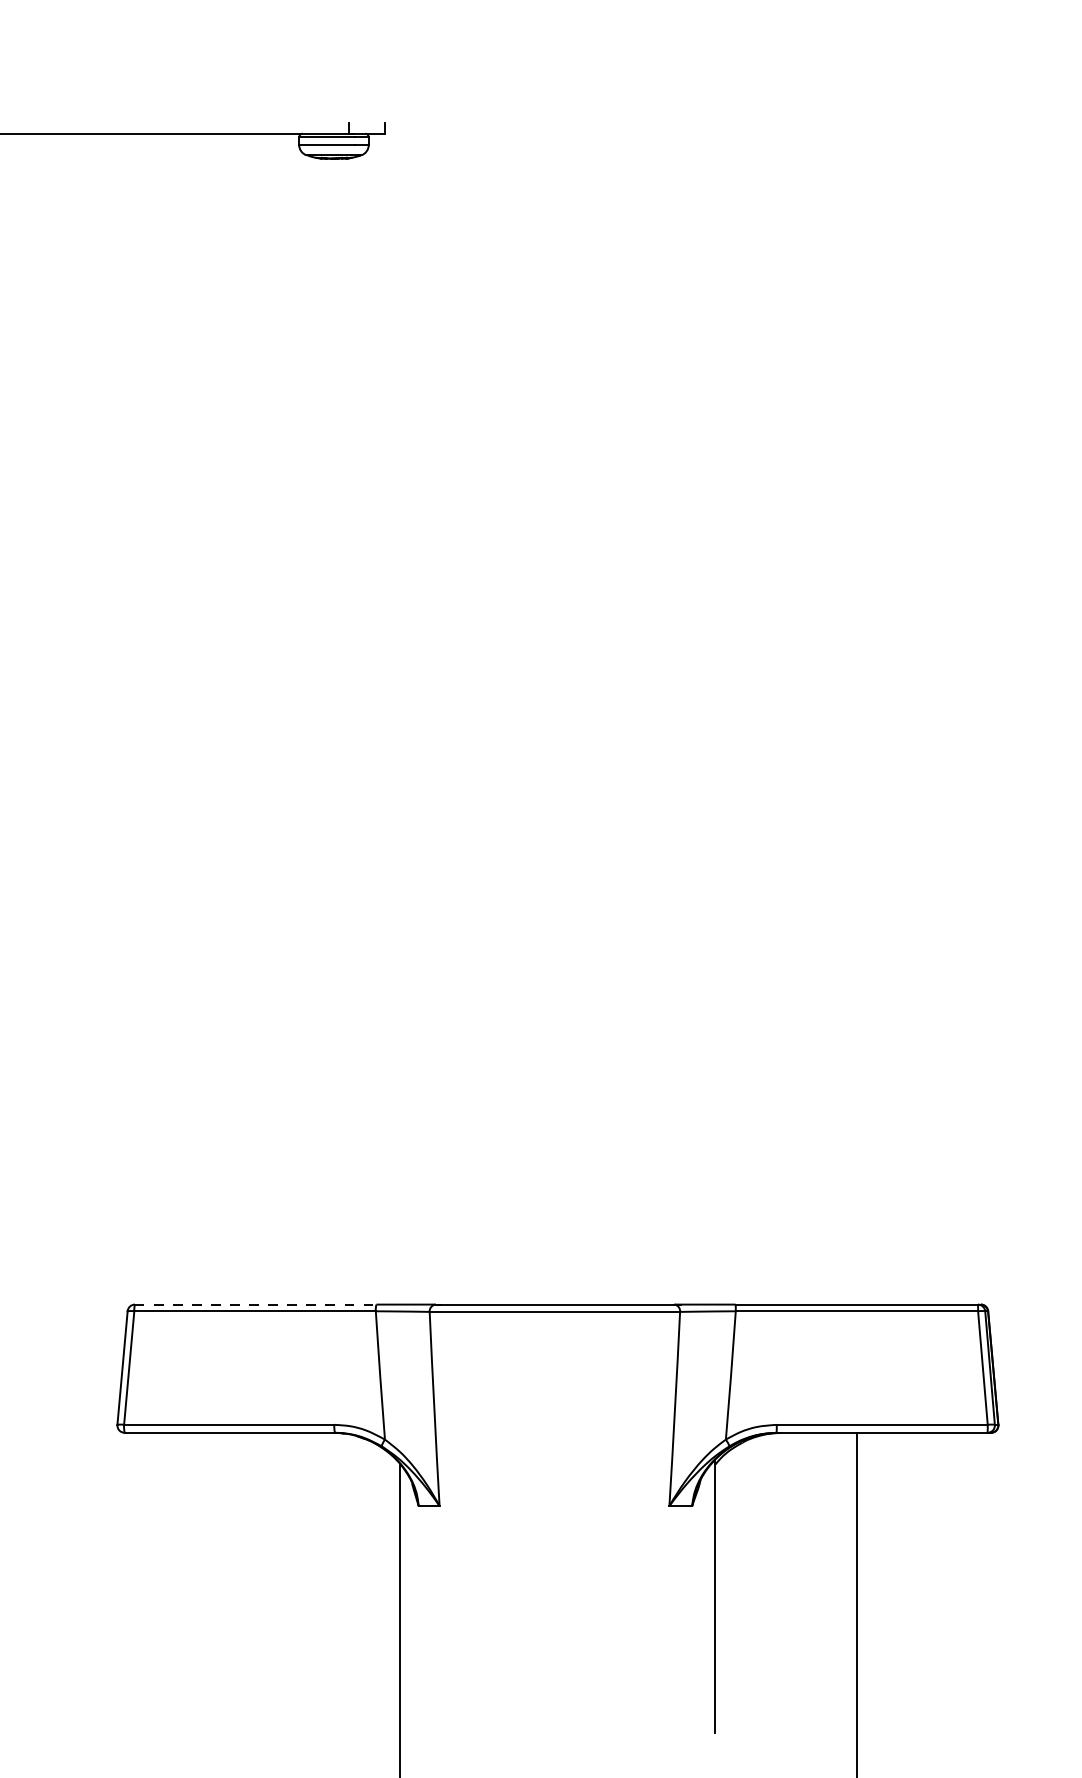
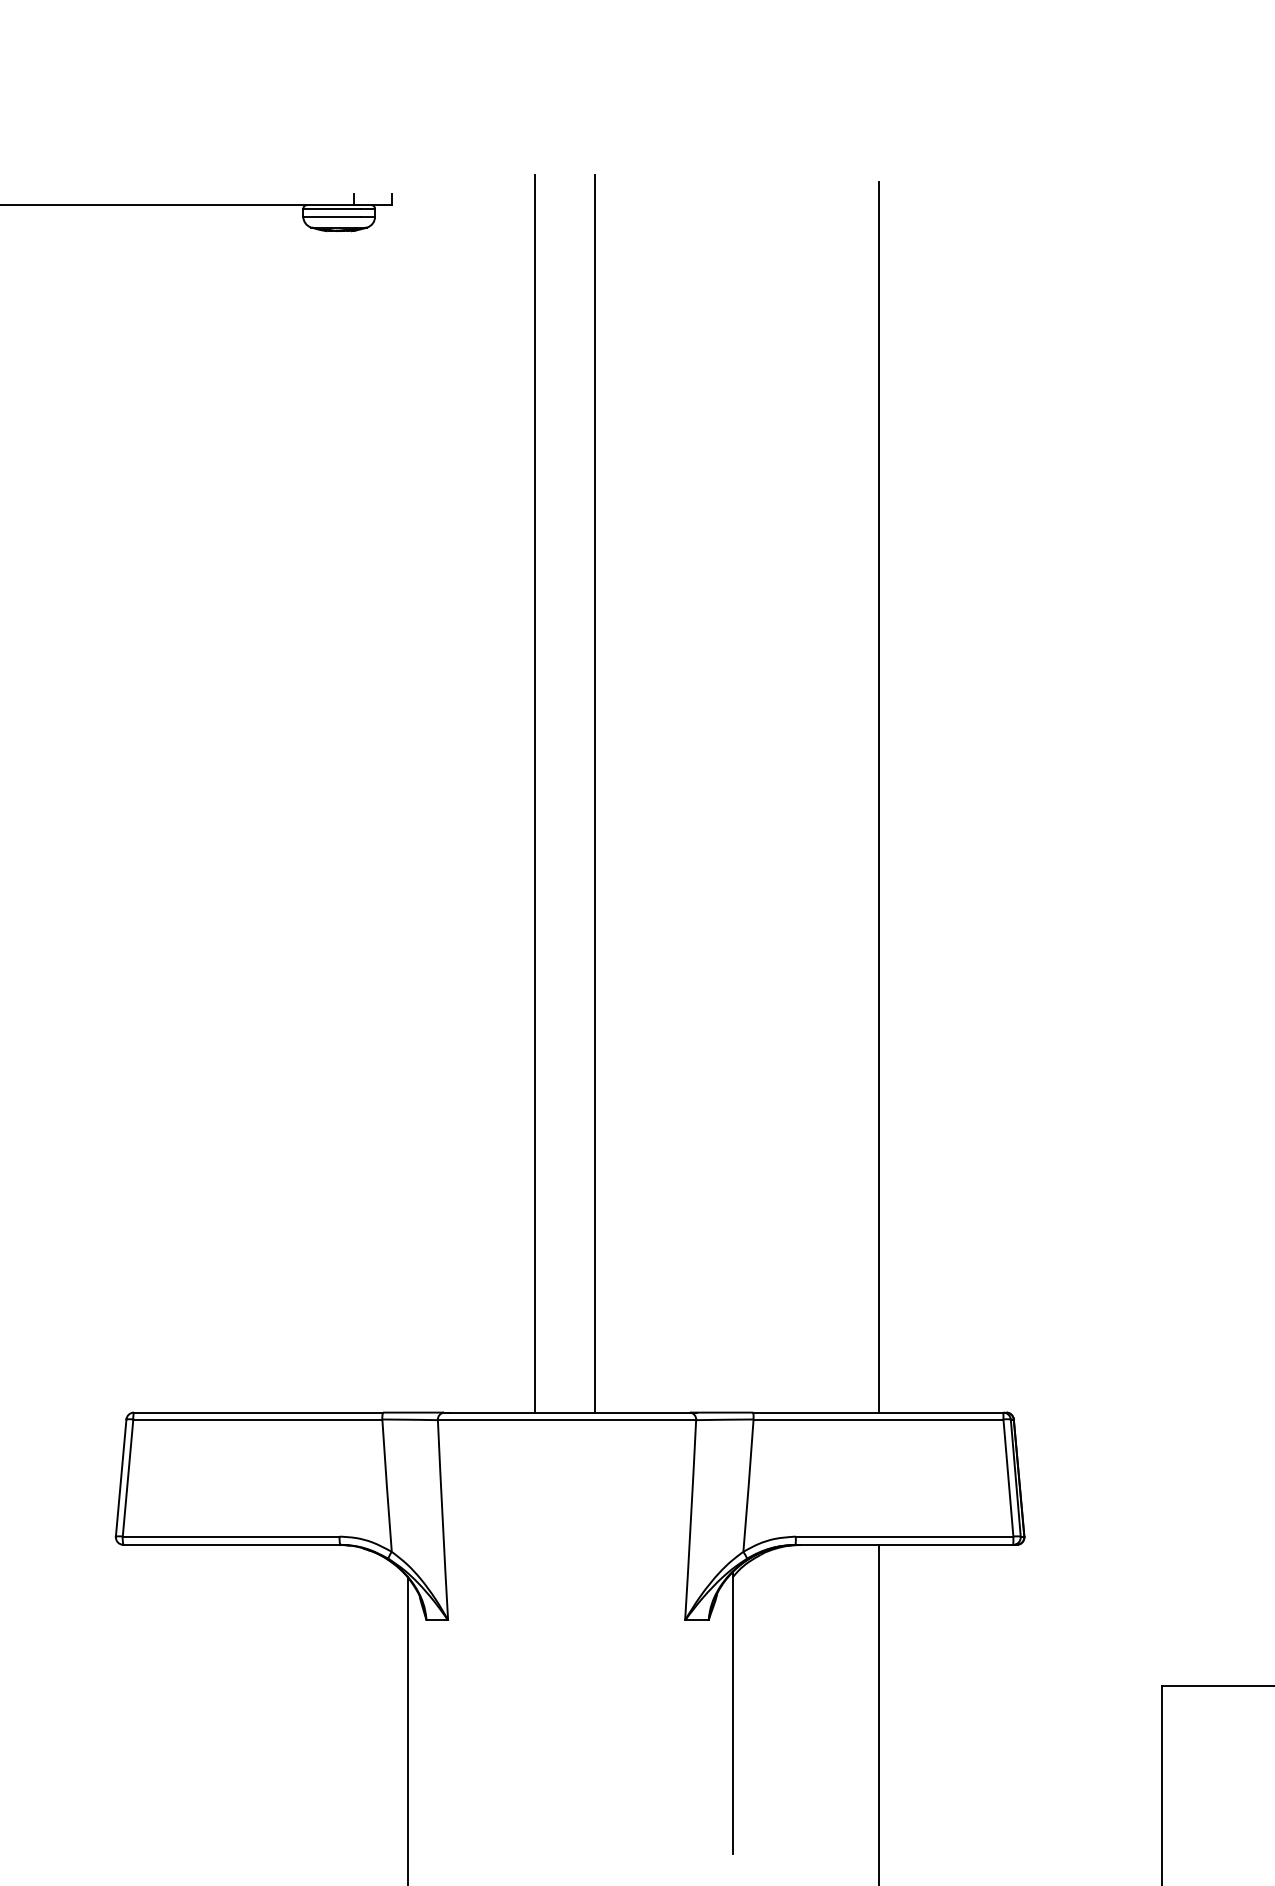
line: (524, 704) -> (535, 793), added
line: (582, 704) -> (595, 793), added
line: (856, 708) -> (878, 797), added
line: (255, 1304) -> (258, 1412), dashed -> solid

